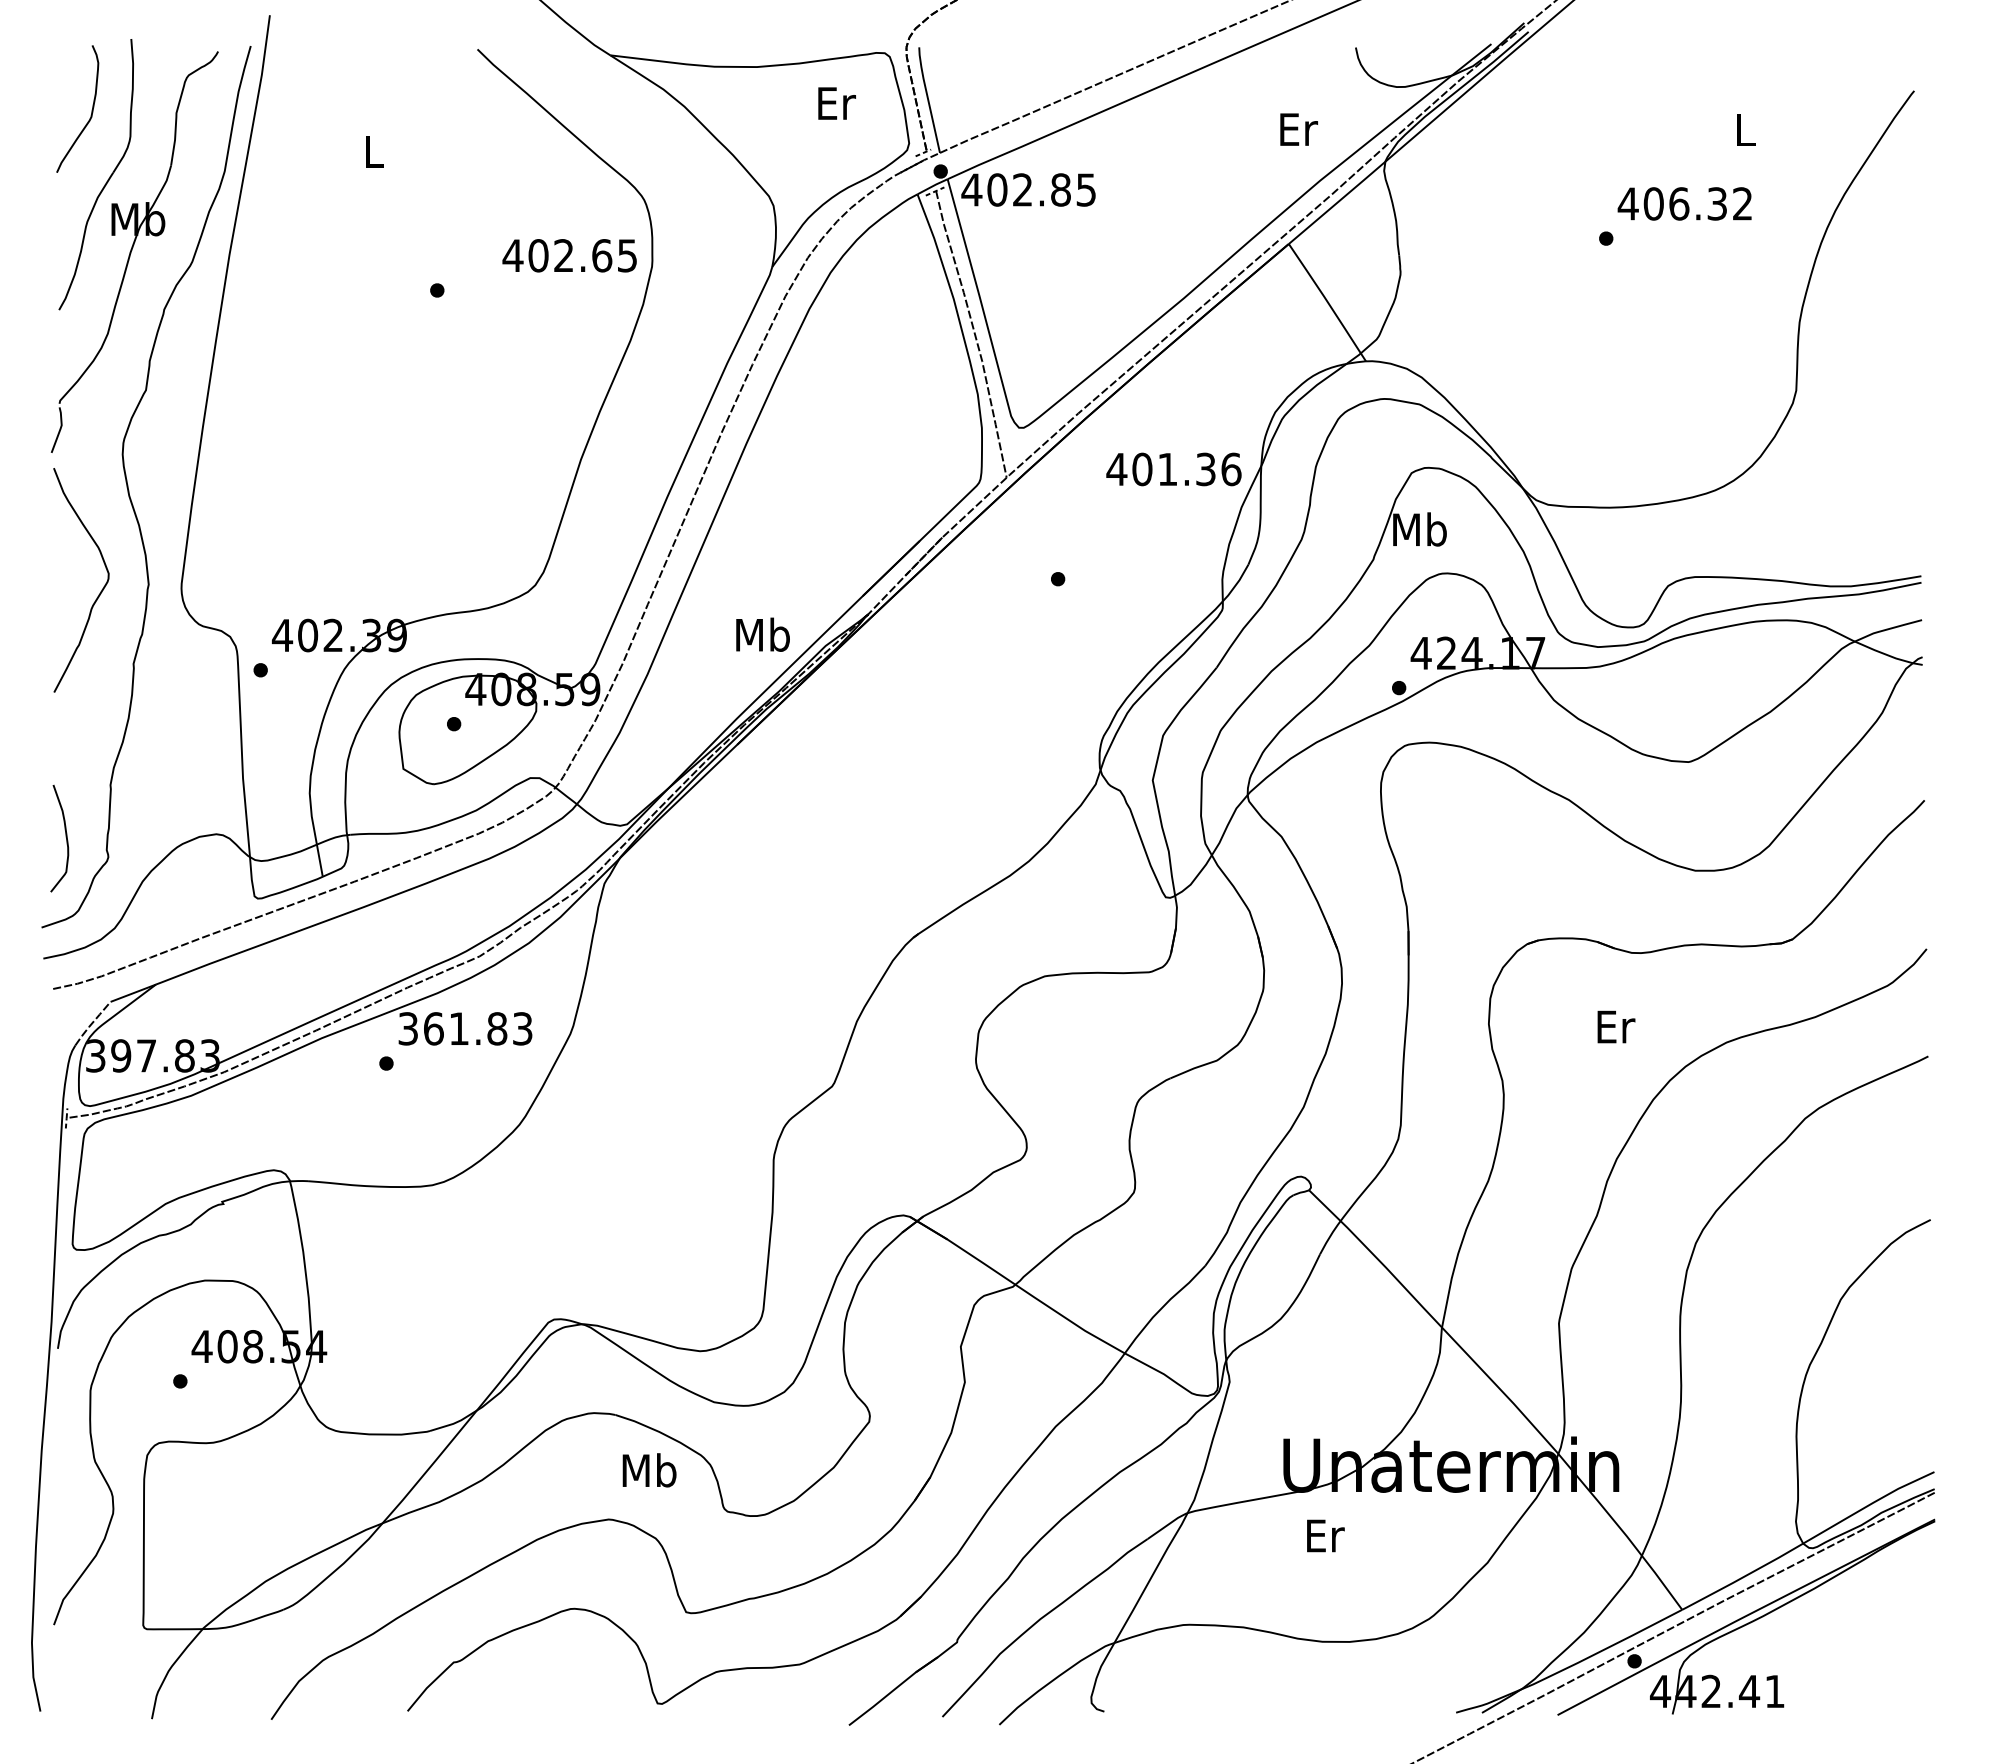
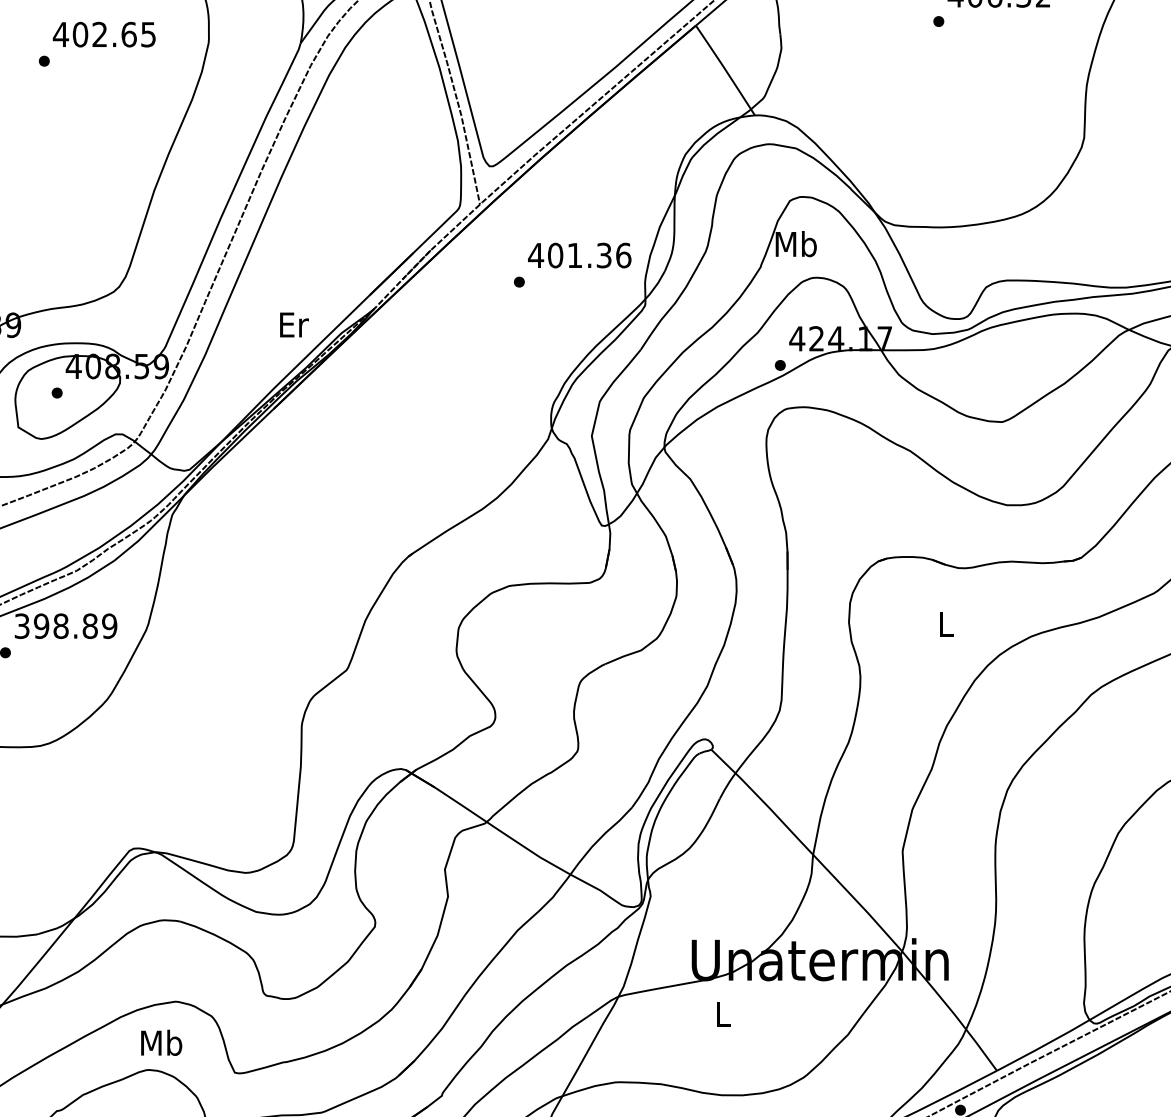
text: (569, 255) -> (104, 34), moved
text: (1173, 469) -> (579, 255), moved
text: (762, 634) -> (293, 324), Mb -> Er
text: (1616, 1026) -> (946, 624), Er -> L
text: (477, 1028) -> (75, 625), 361.83 -> 398.89
text: (649, 1470) -> (161, 1042), moved
text: (1325, 1535) -> (723, 1013), Er -> L

